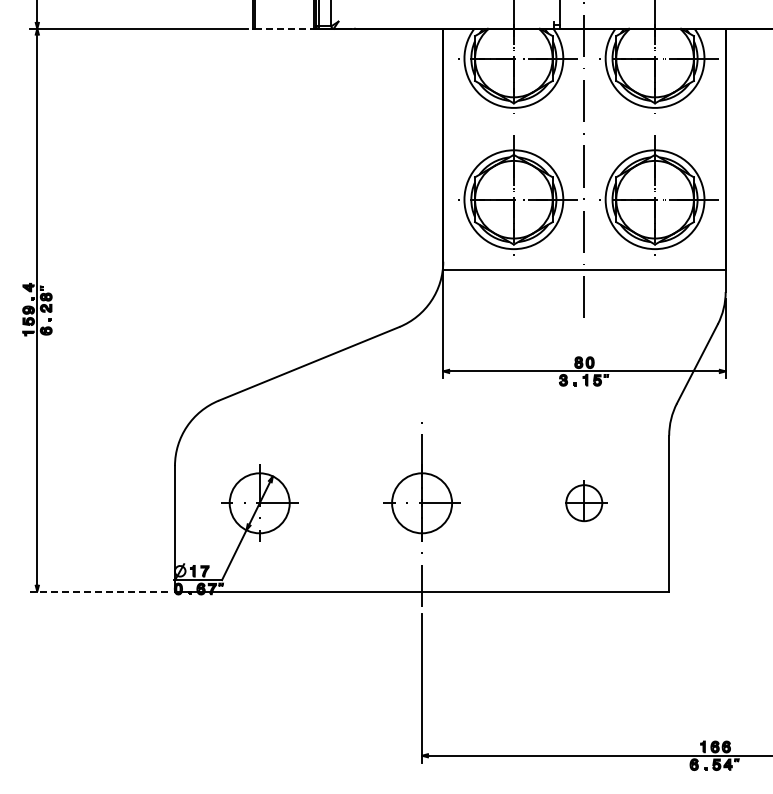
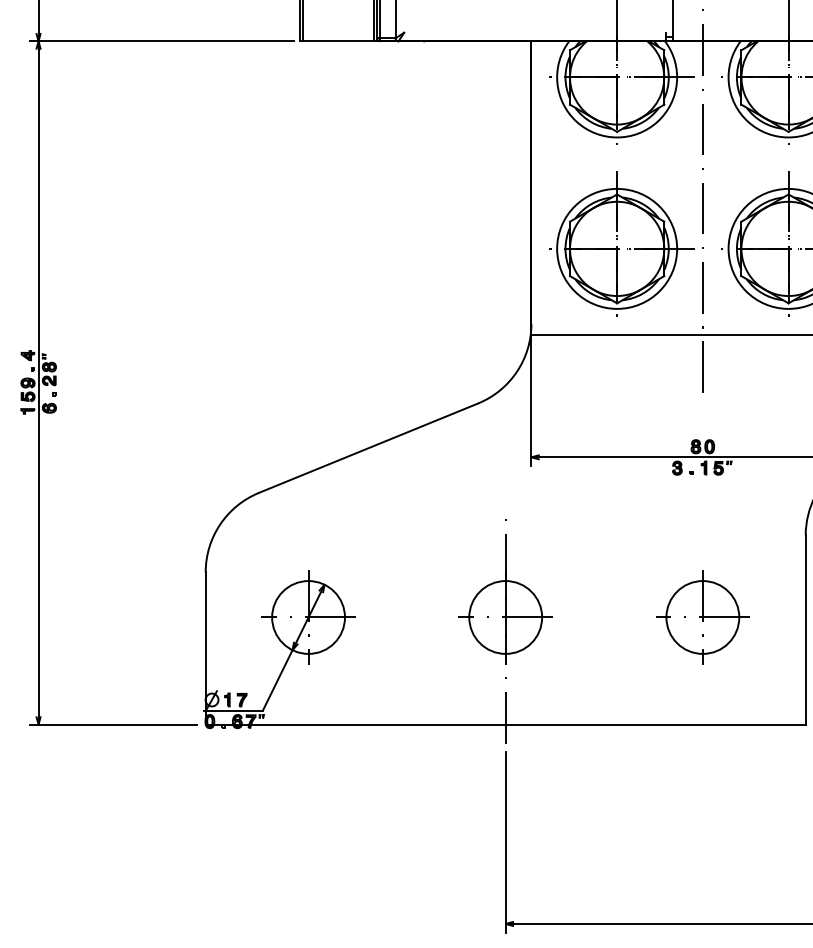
line: (284, 28) -> (338, 41), dashed -> solid
part: (583, 502) -> (701, 616), size x1.67
line: (99, 591) -> (114, 724), dashed -> solid

